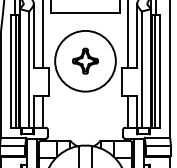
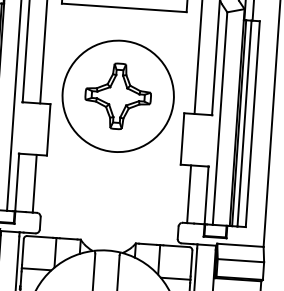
part: (85, 60) -> (118, 94), size x1.43

